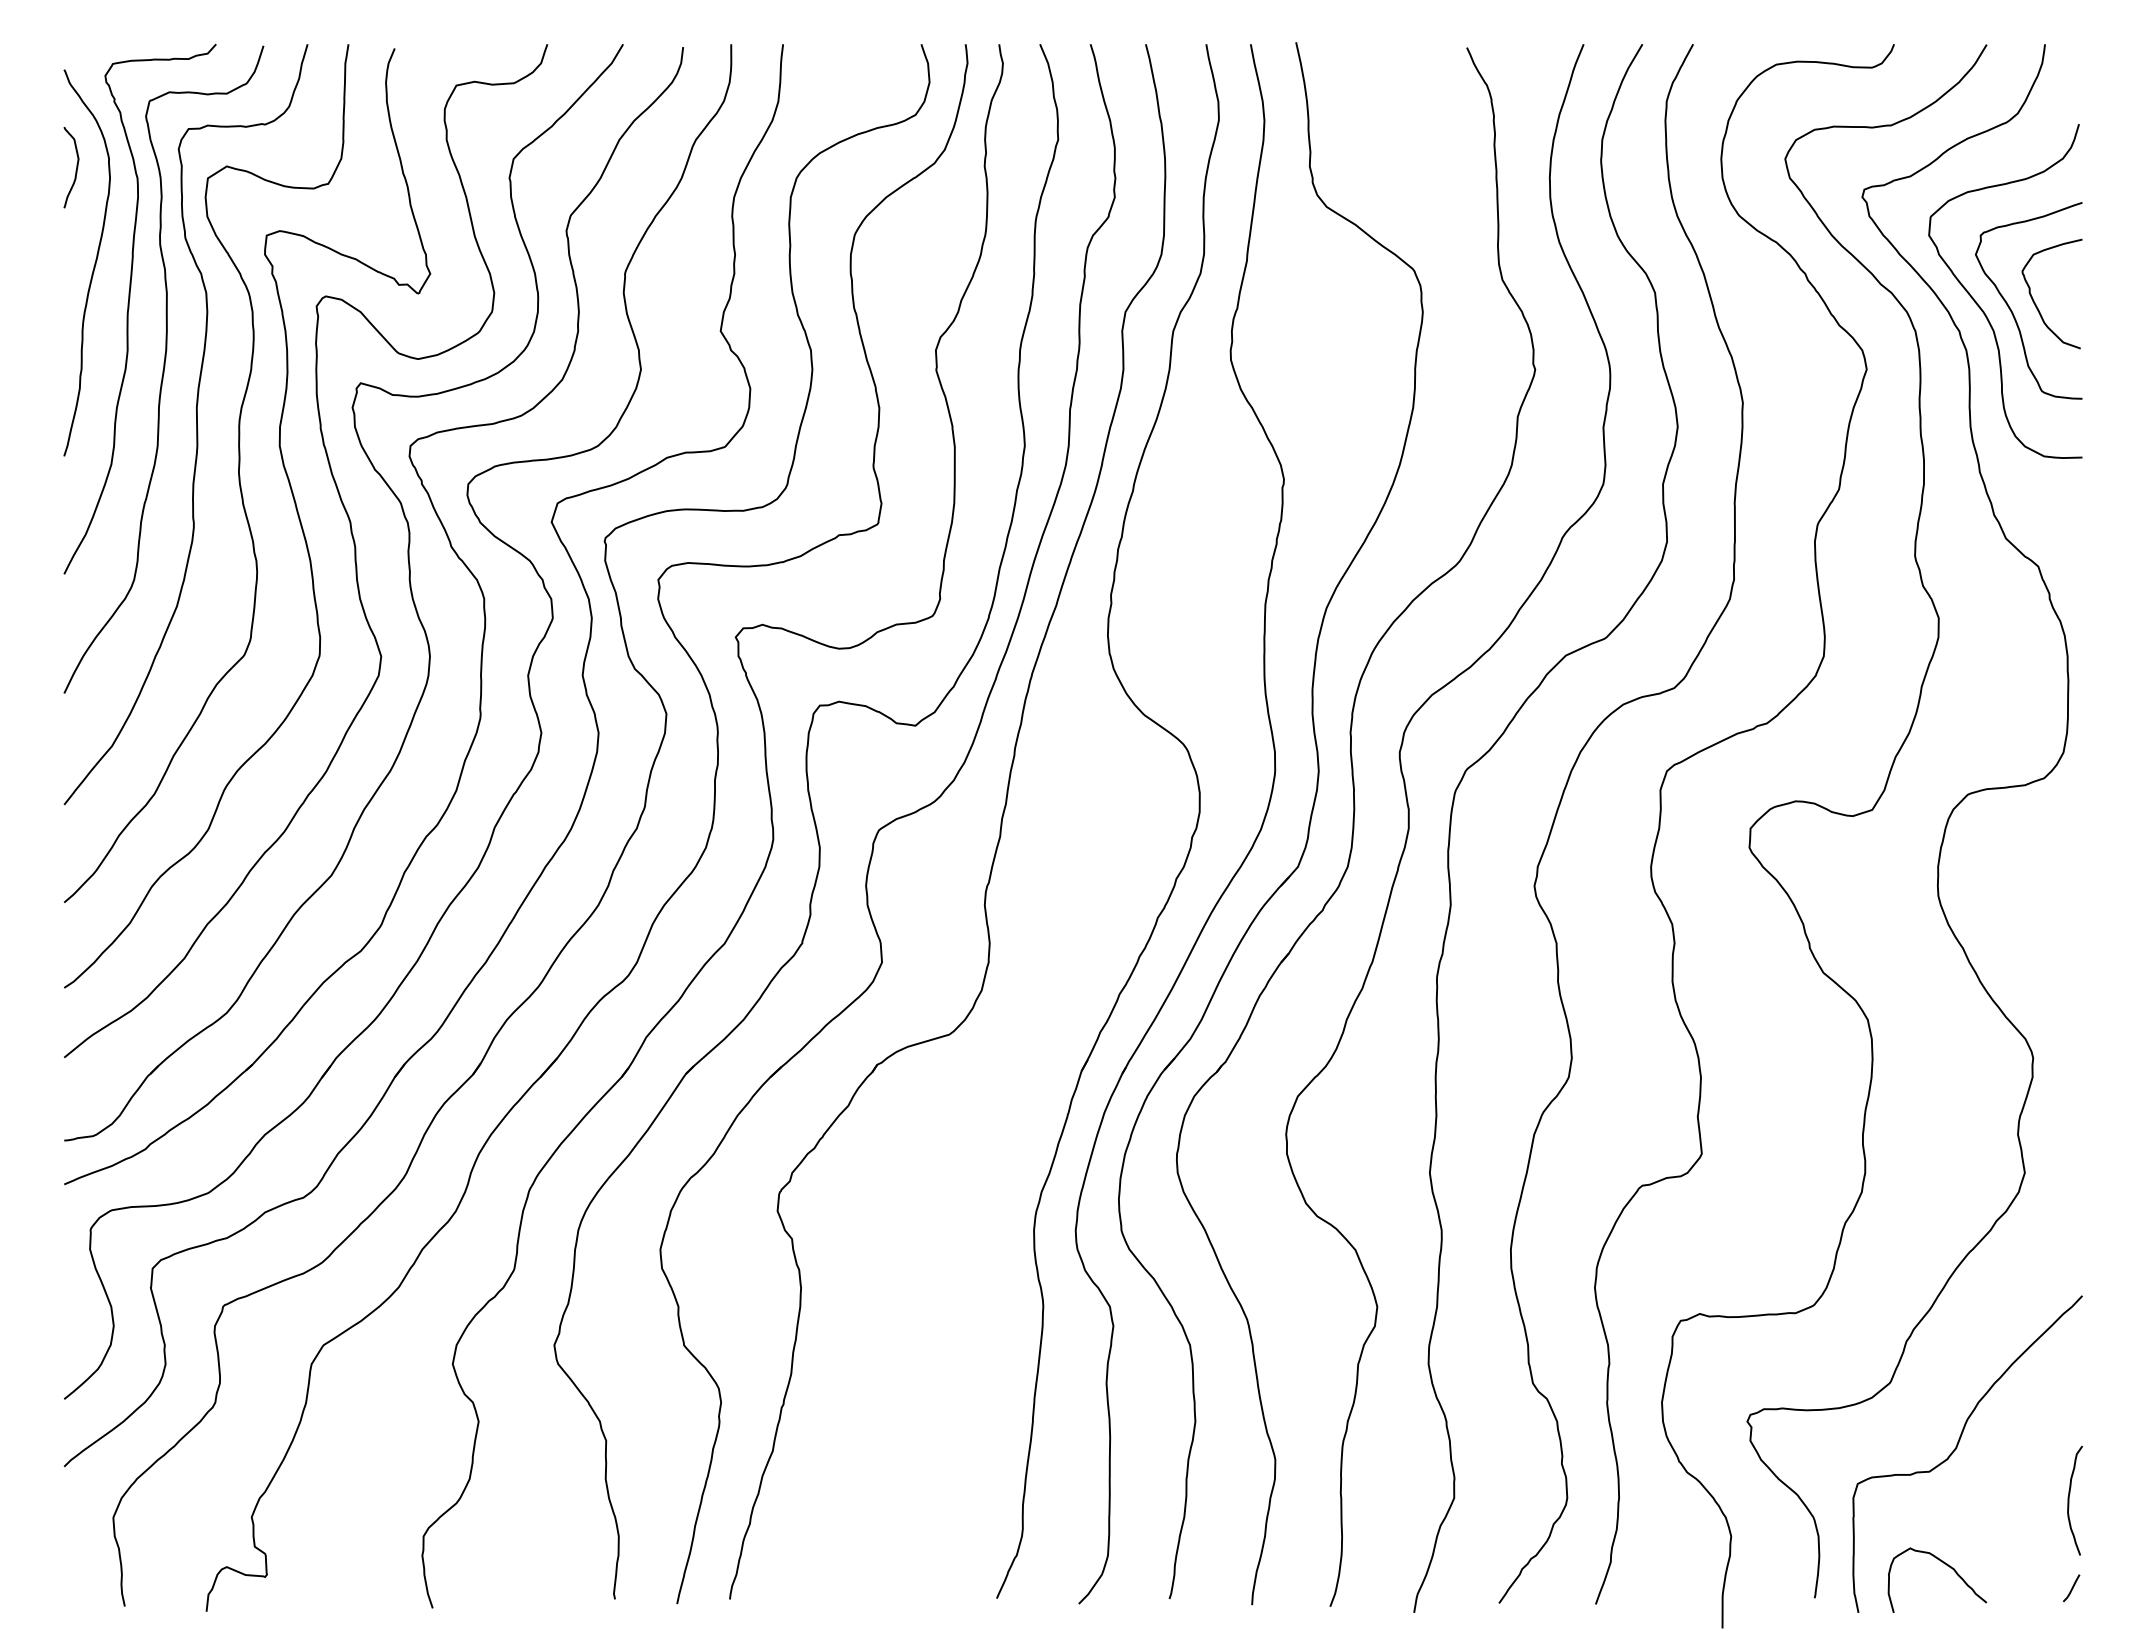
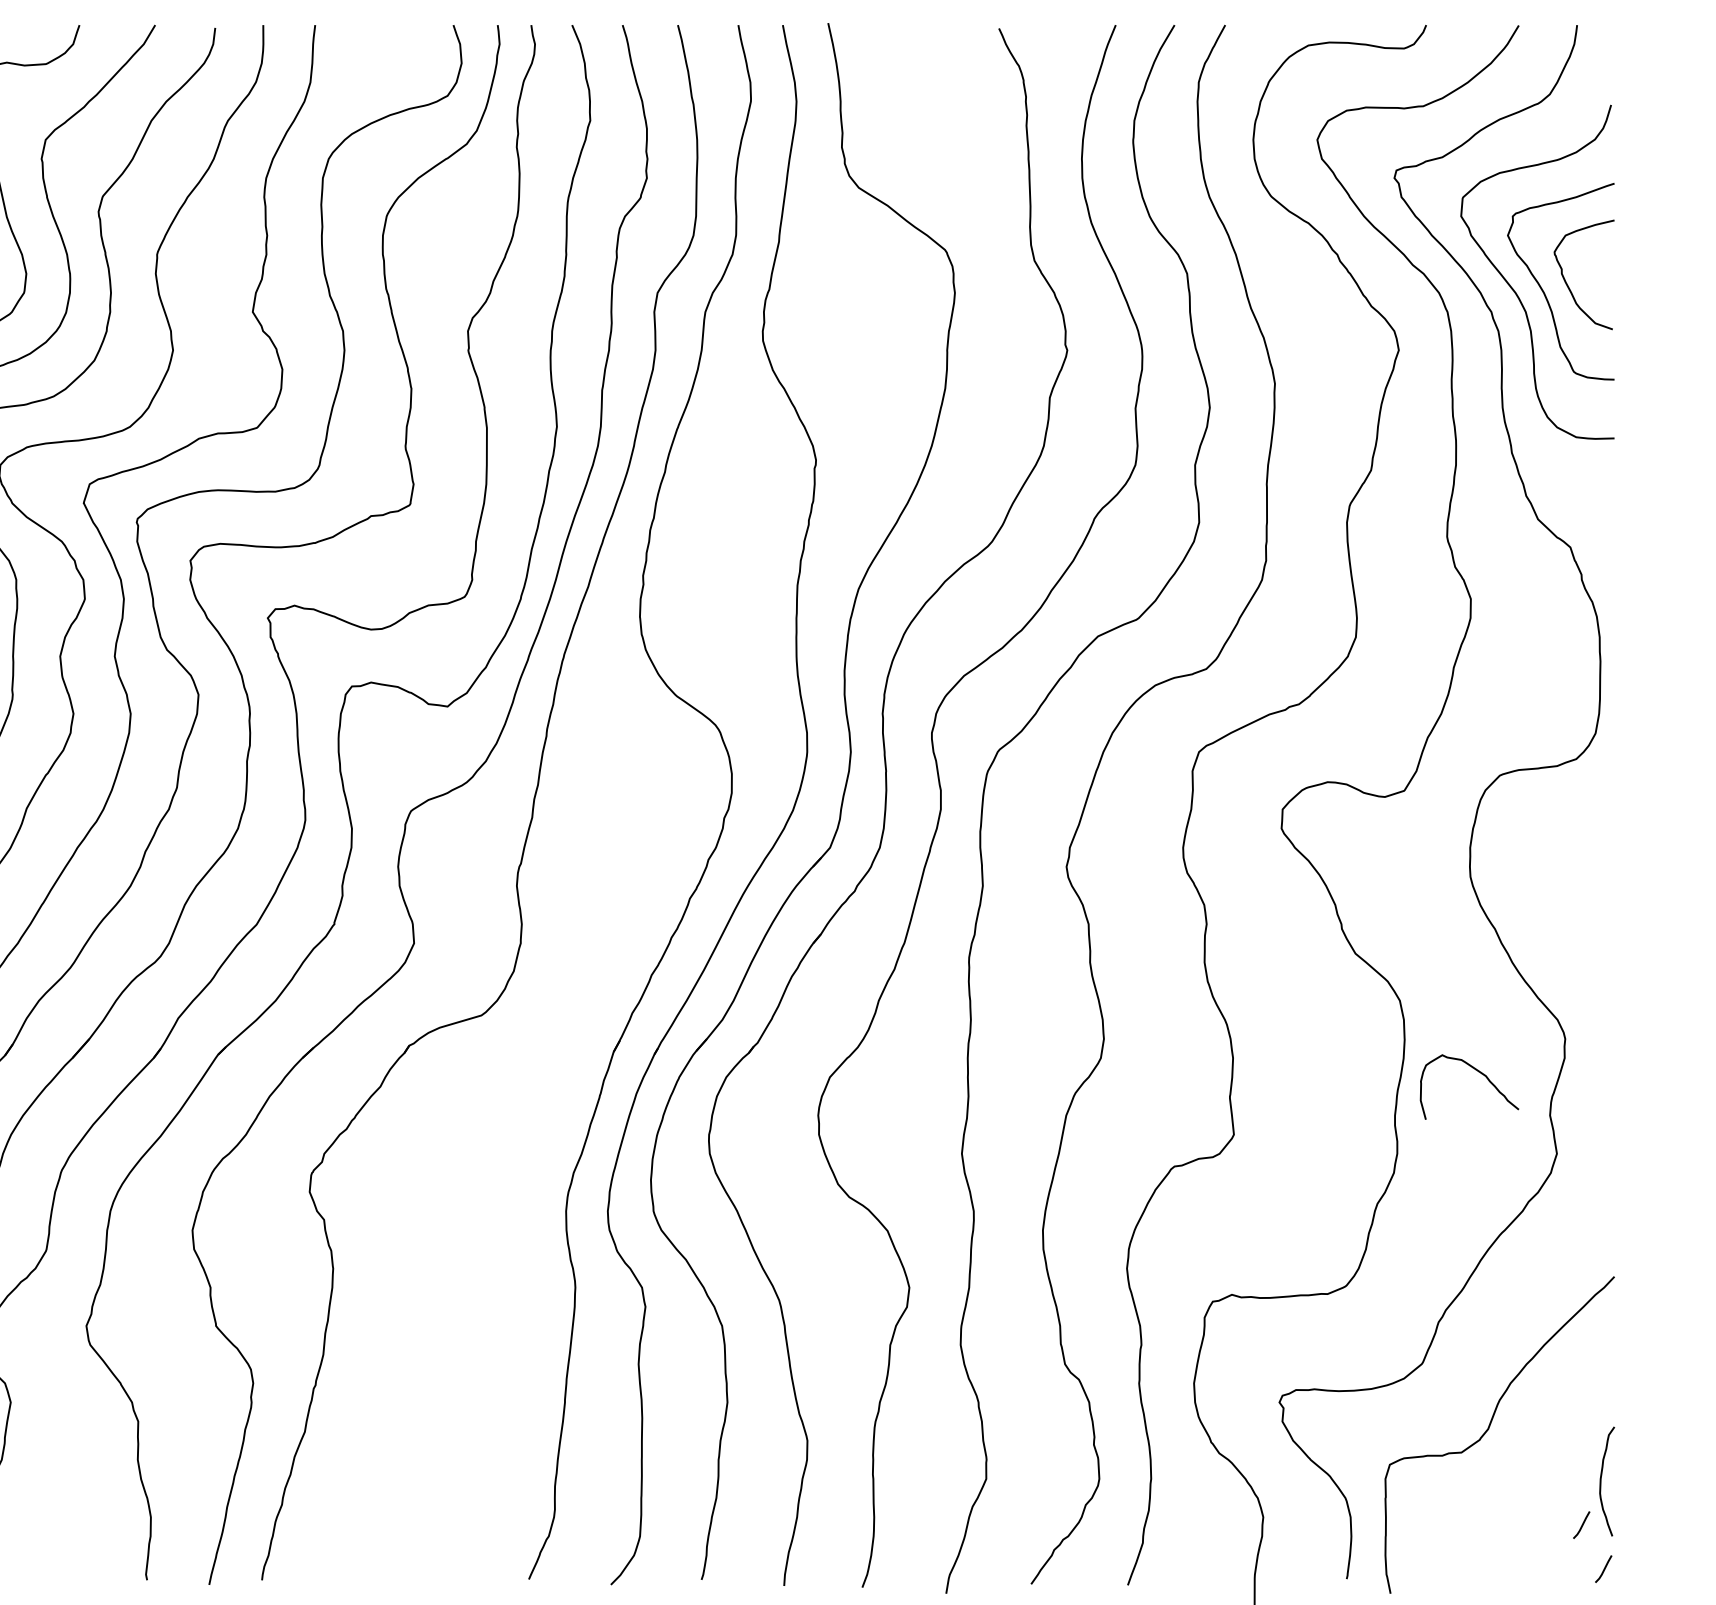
line: (2049, 1544) -> (1581, 1525), added
curve: (1947, 1566) -> (1479, 1073), moved

